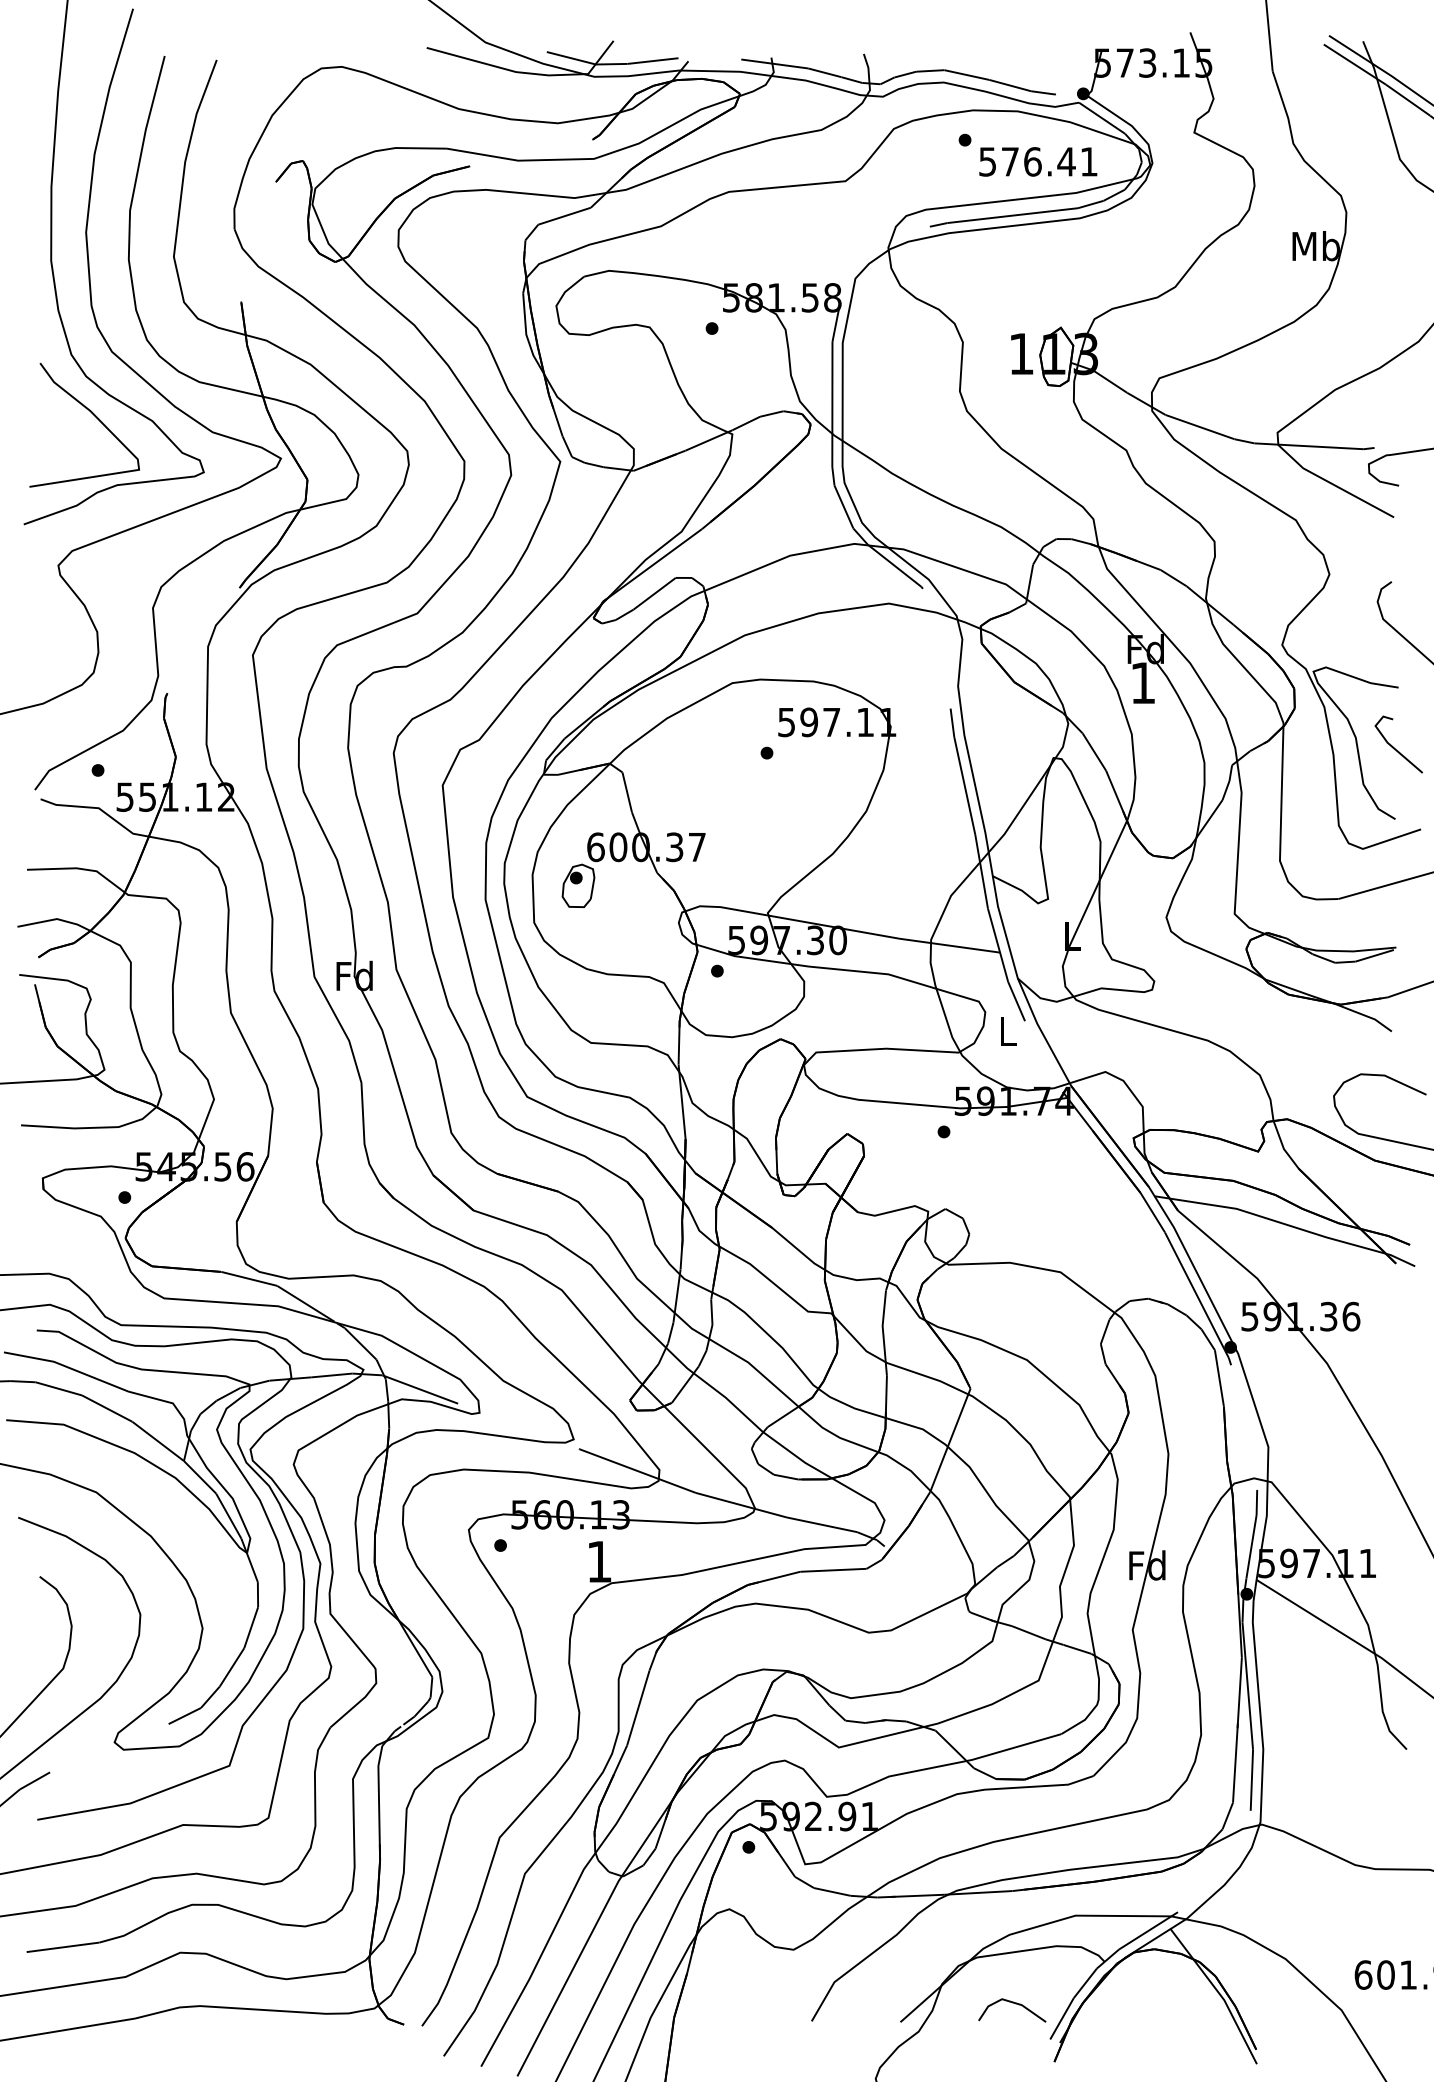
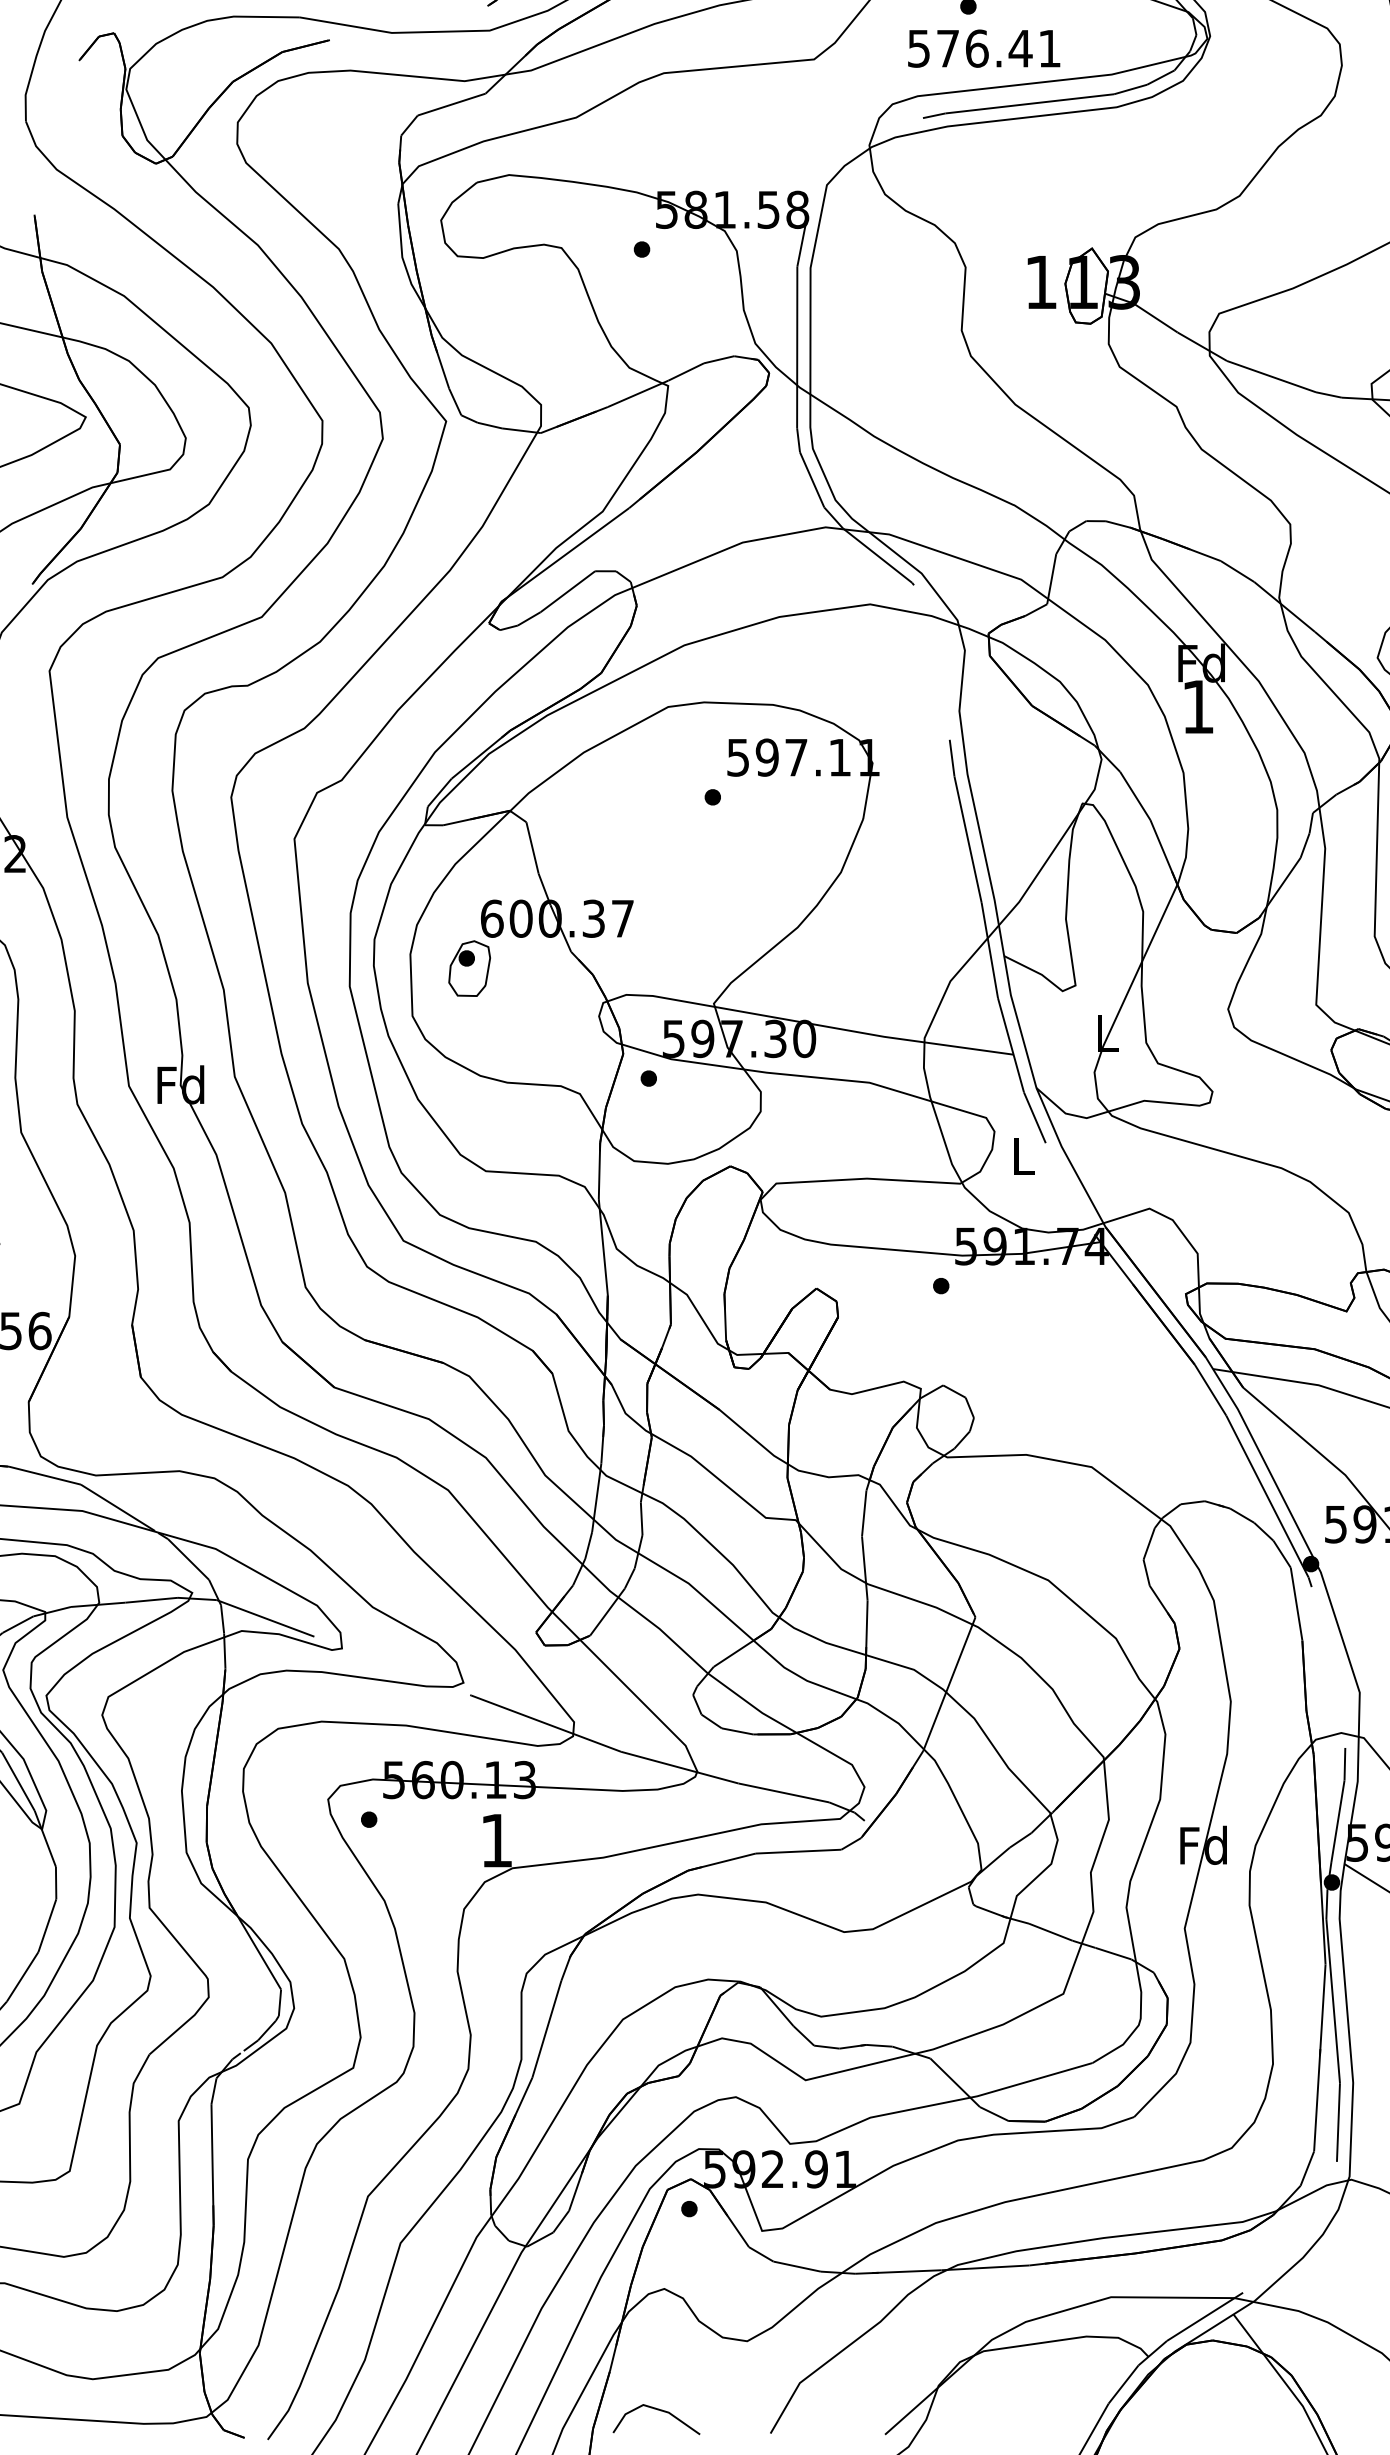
text: (1038, 161) -> (984, 48), moved
line: (1015, 2004) -> (660, 2411), moved

